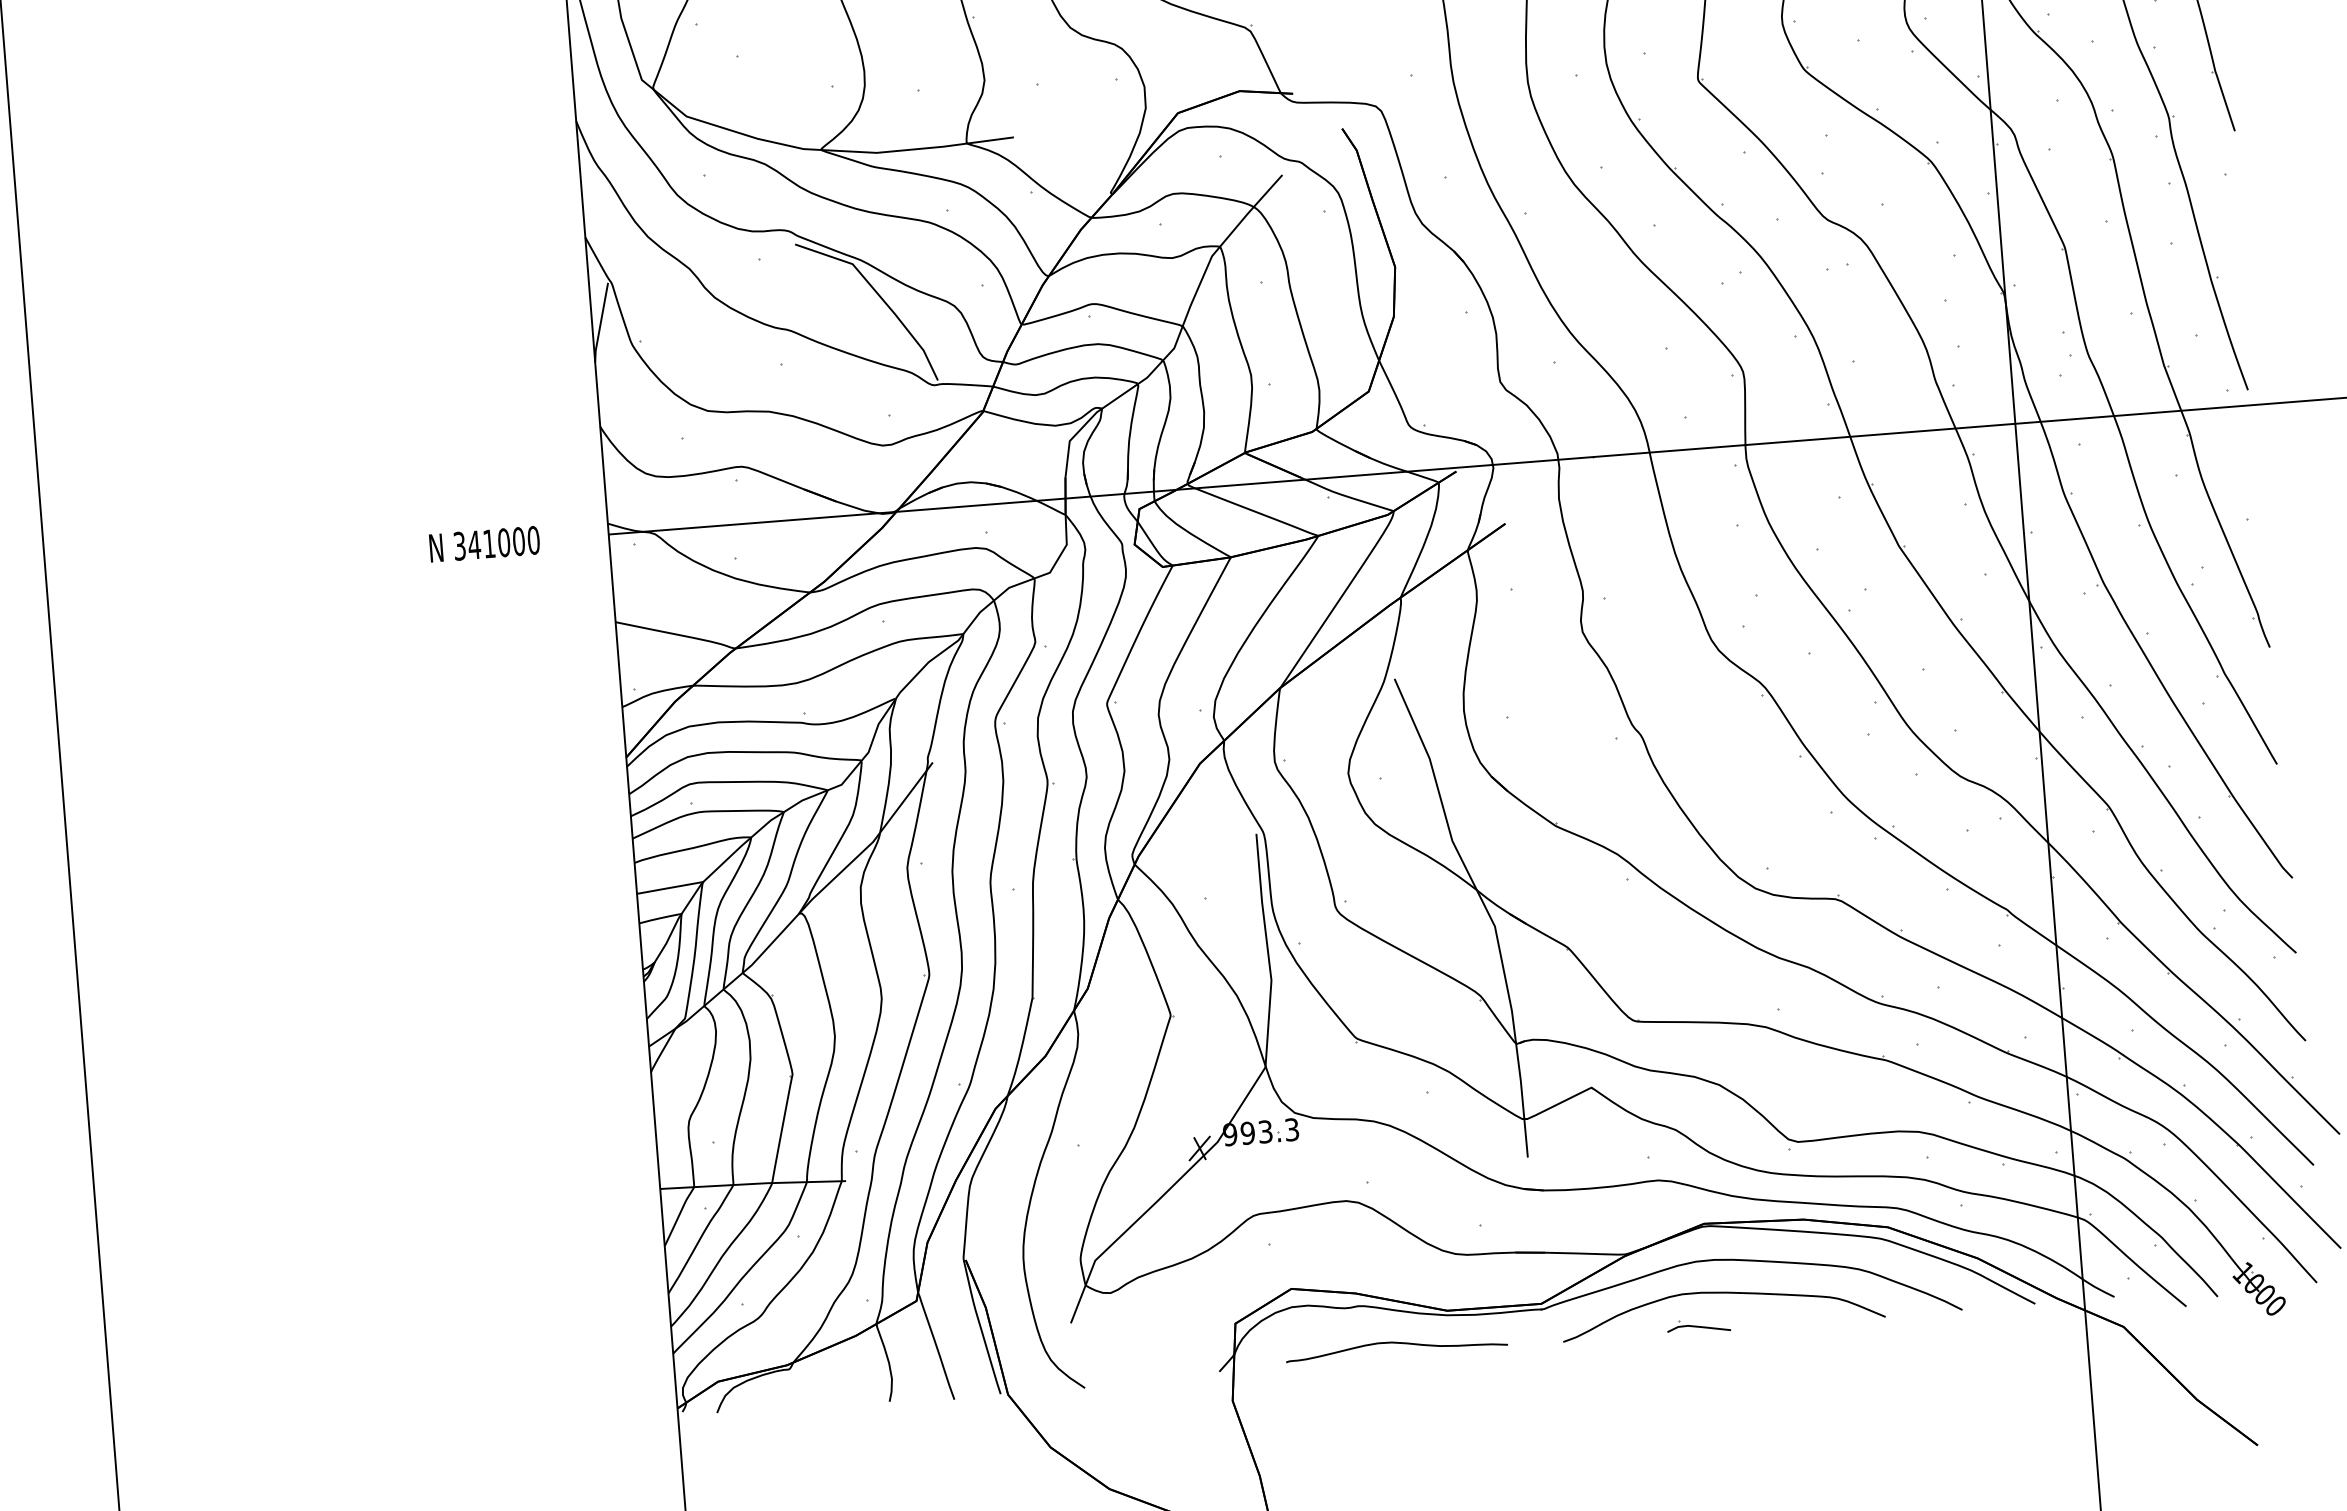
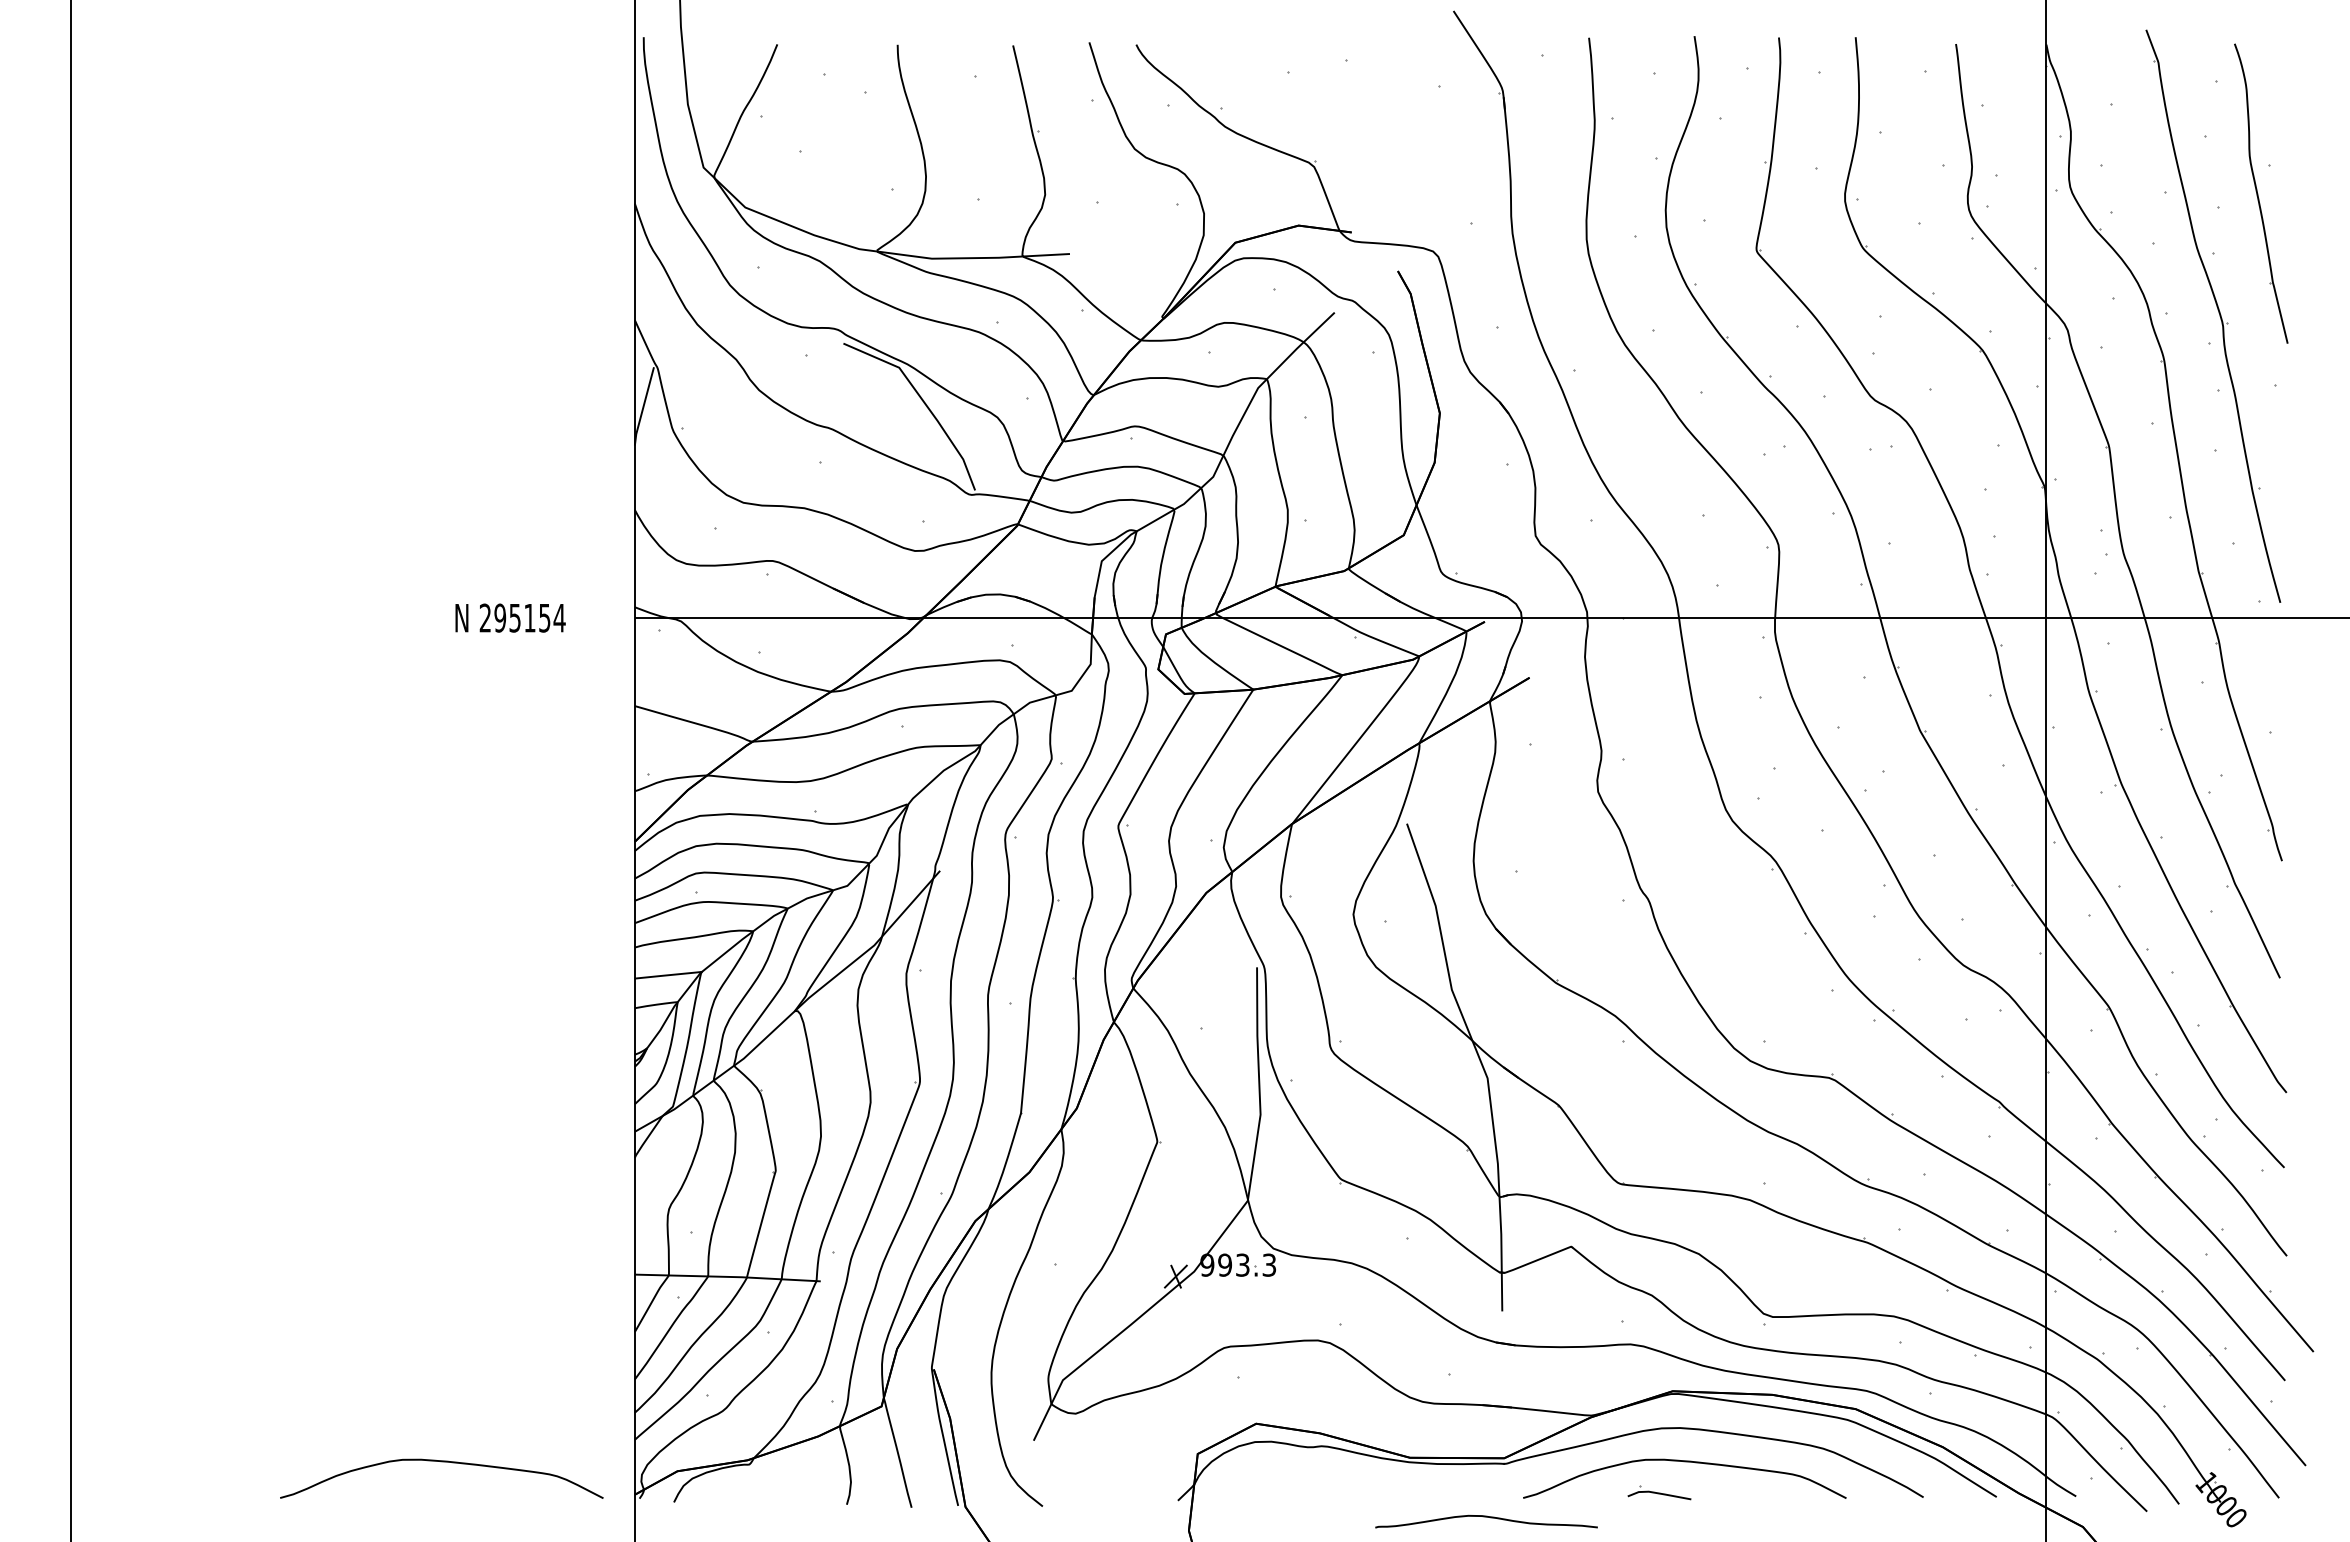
text: (496, 542) -> (522, 617), 341000 -> 295154
curve: (1396, 1343) -> (1486, 1517), moved
curve: (482, 1391) -> (441, 1462), added

